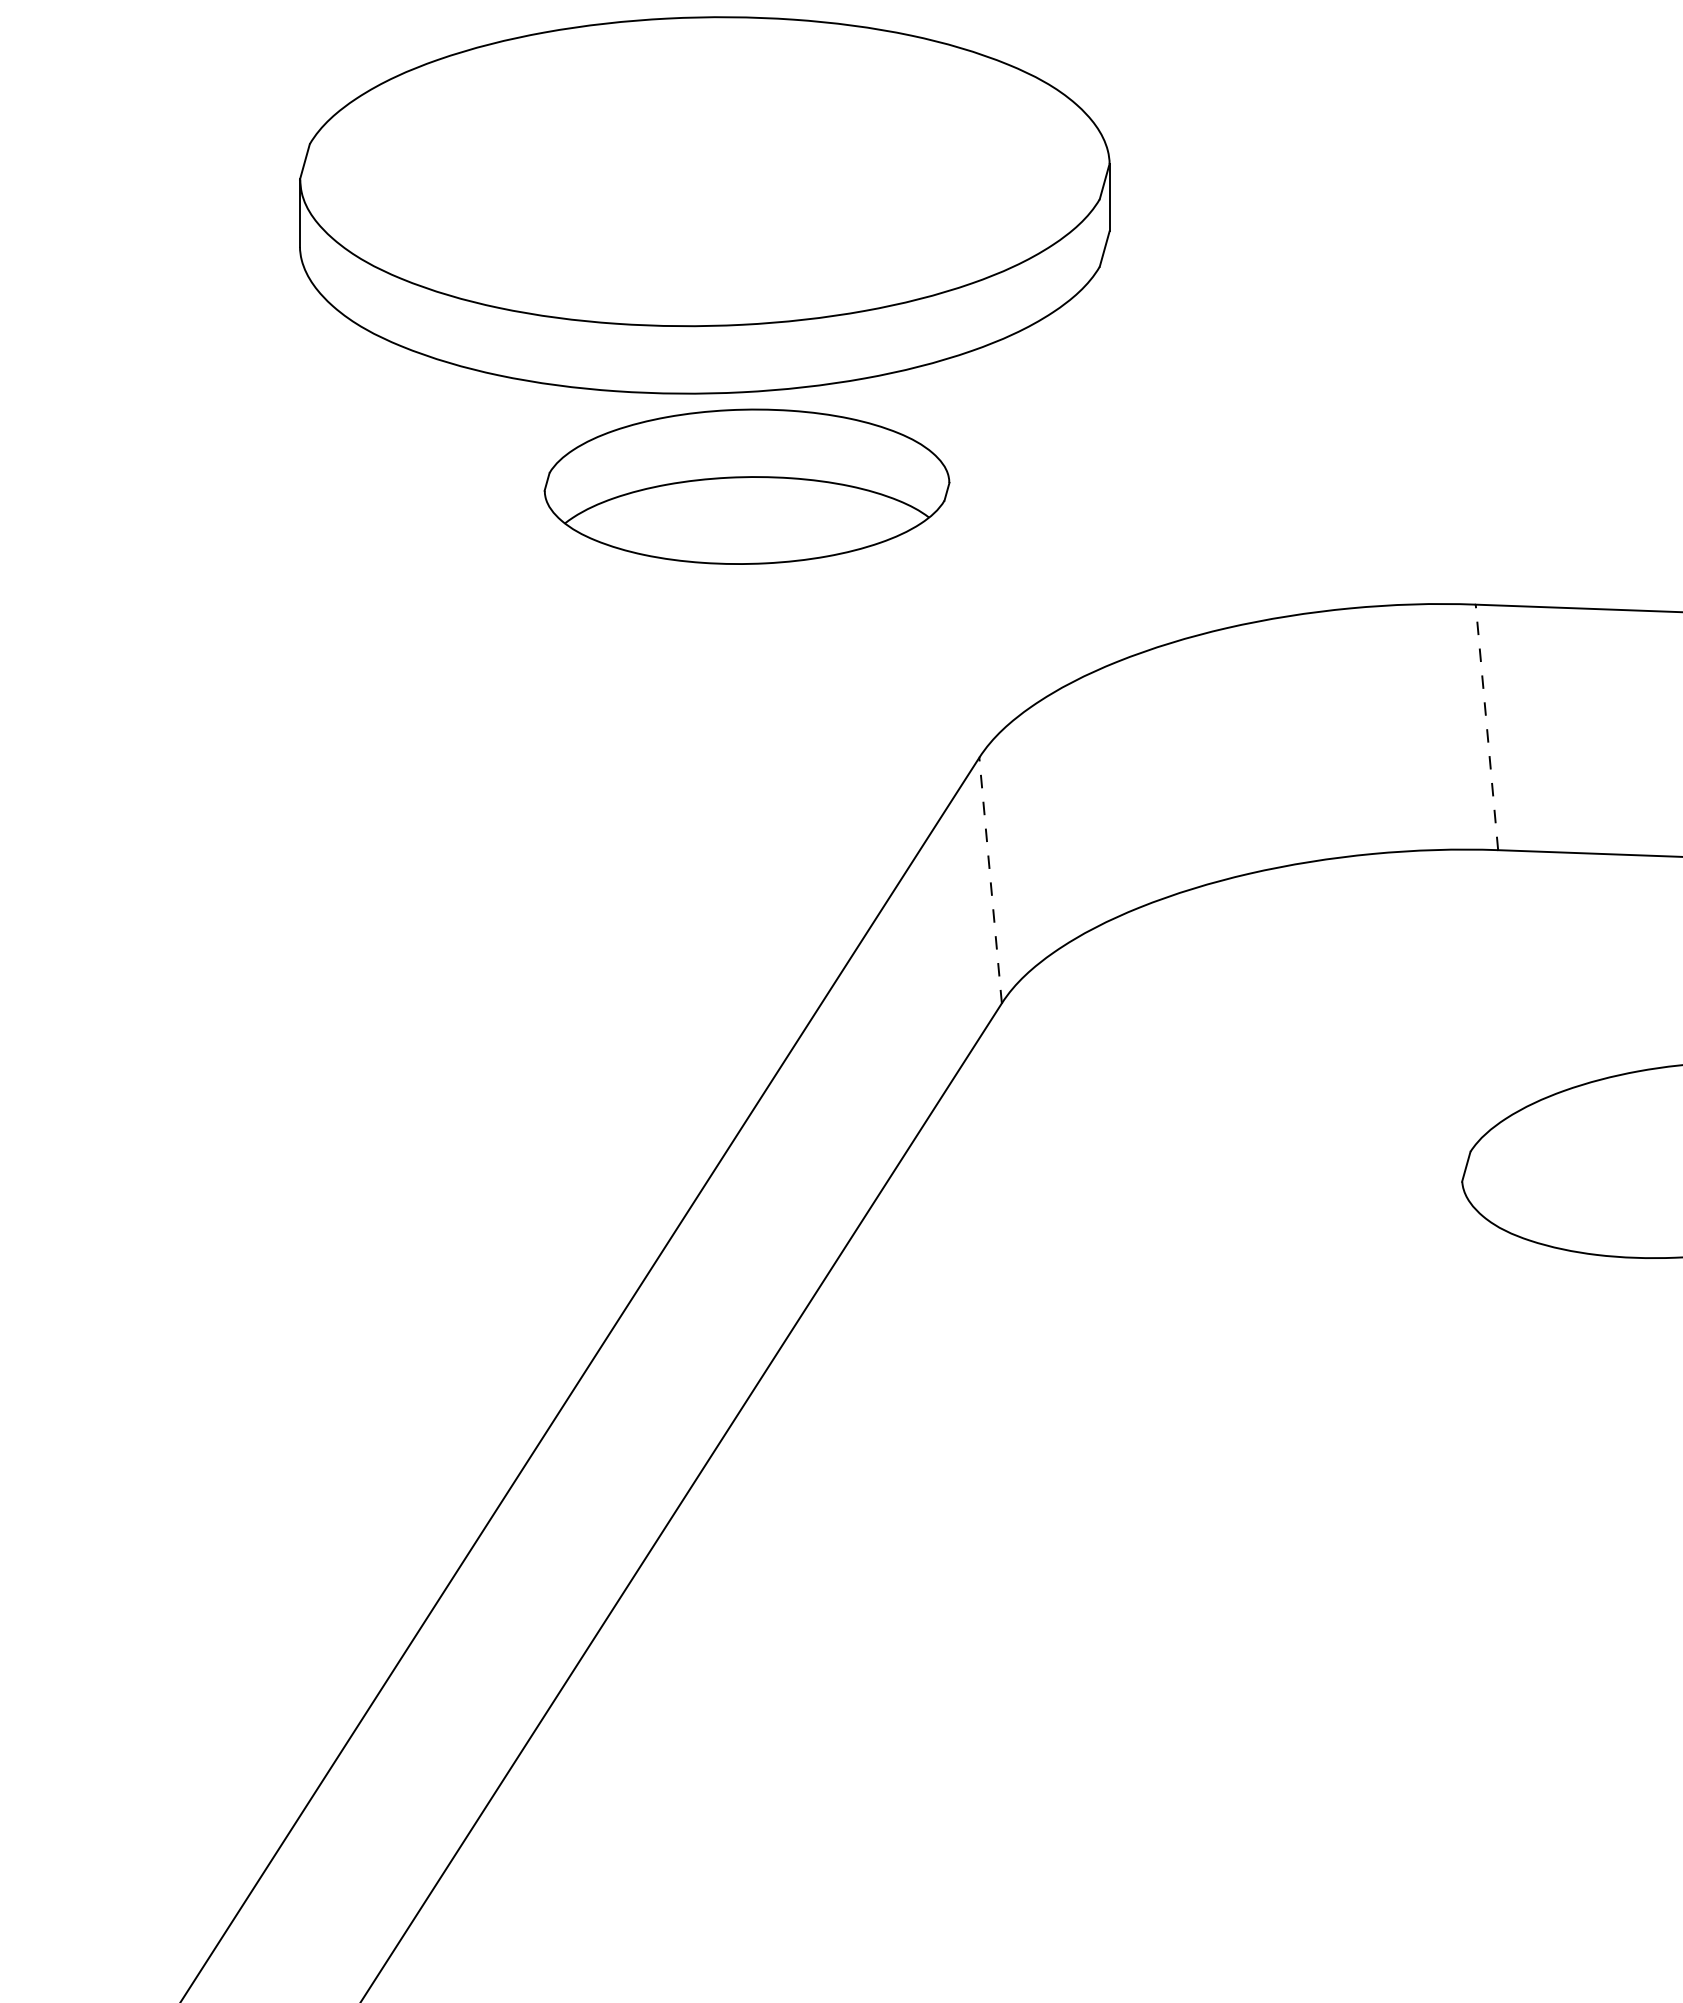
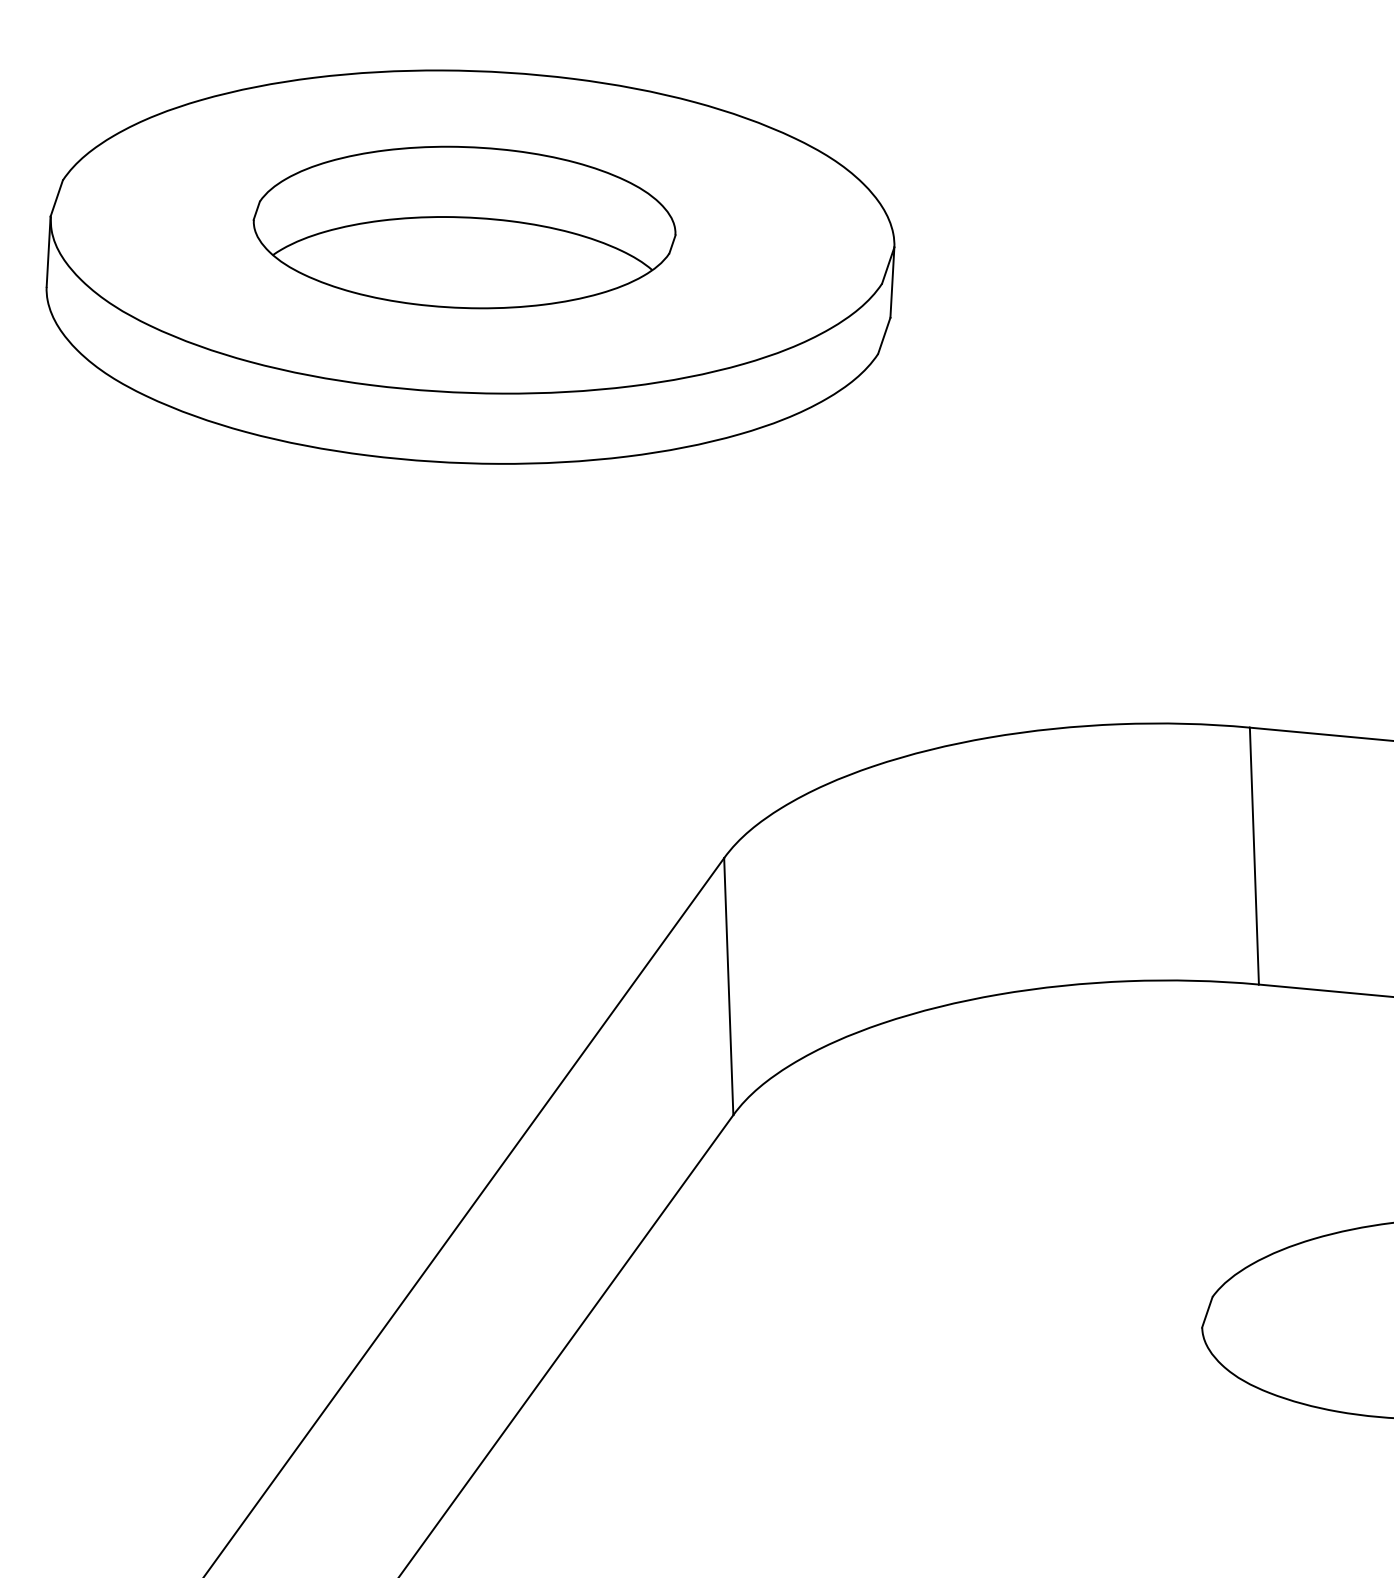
part: (746, 486) -> (464, 227), moved
line: (1486, 726) -> (1253, 855), dashed -> solid
line: (990, 880) -> (728, 986), dashed -> solid

